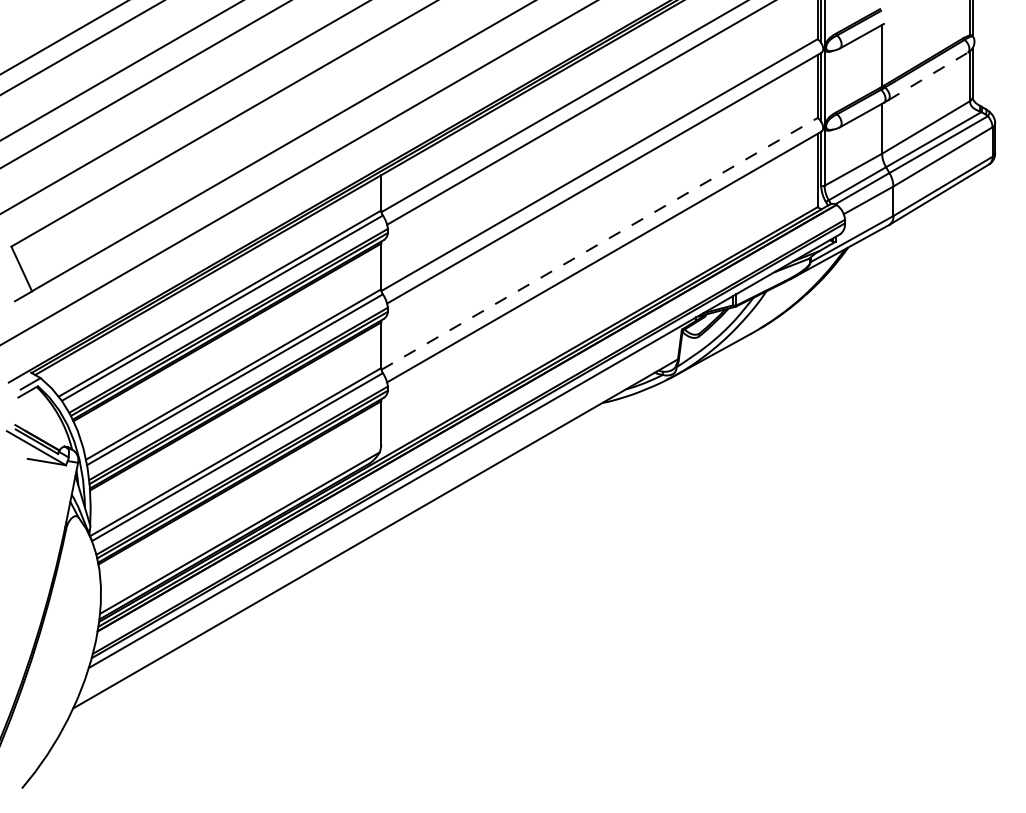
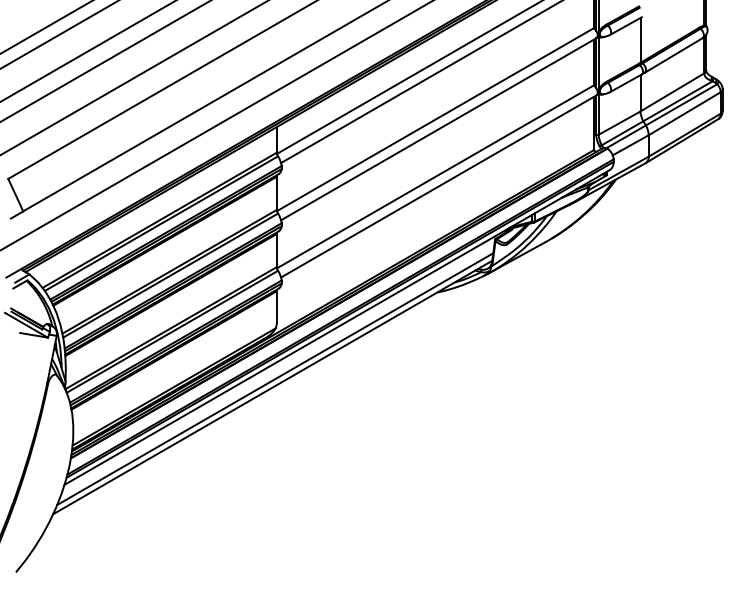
line: (928, 76) -> (674, 55), dashed -> solid
line: (599, 243) -> (435, 176), dashed -> solid
line: (378, 522) -> (274, 379), added

